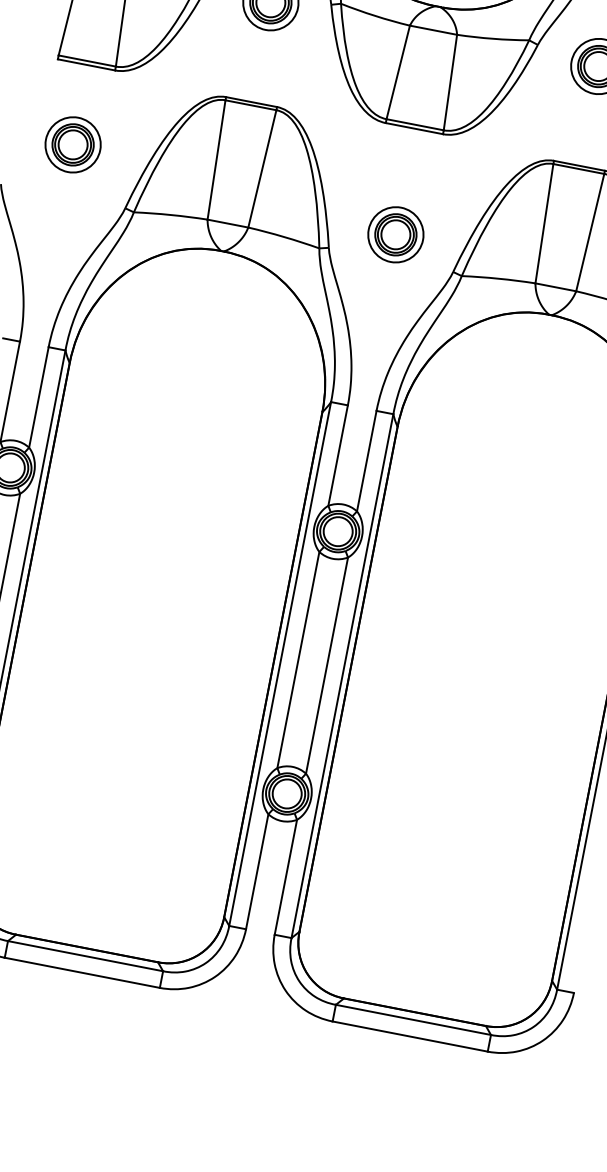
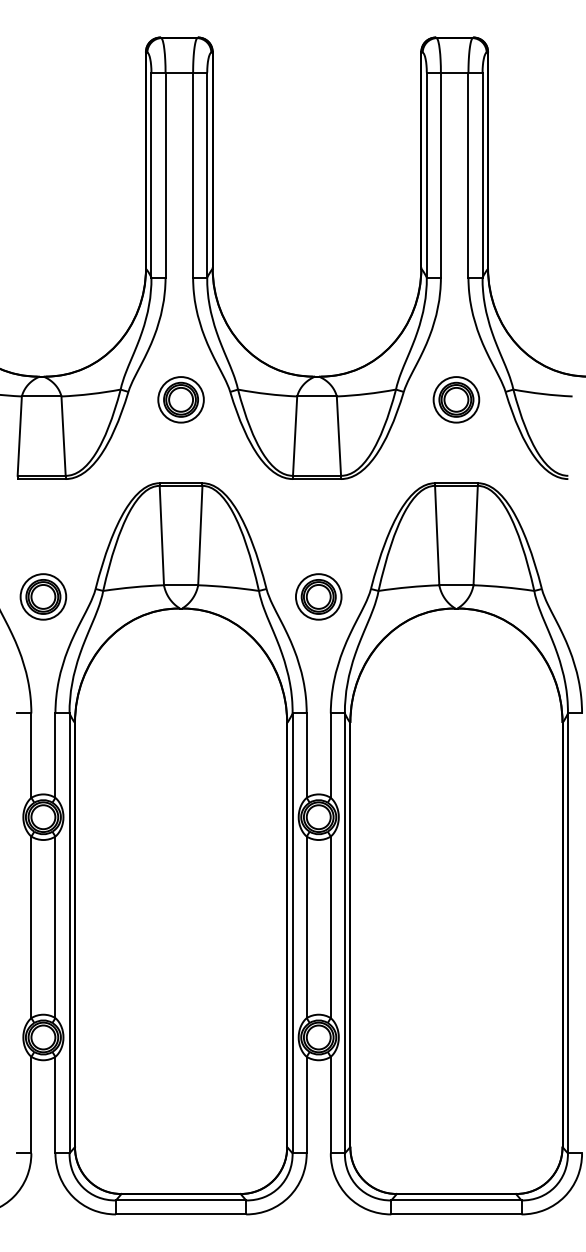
part: (73, 144) -> (43, 596), moved
part: (395, 234) -> (318, 596), moved

